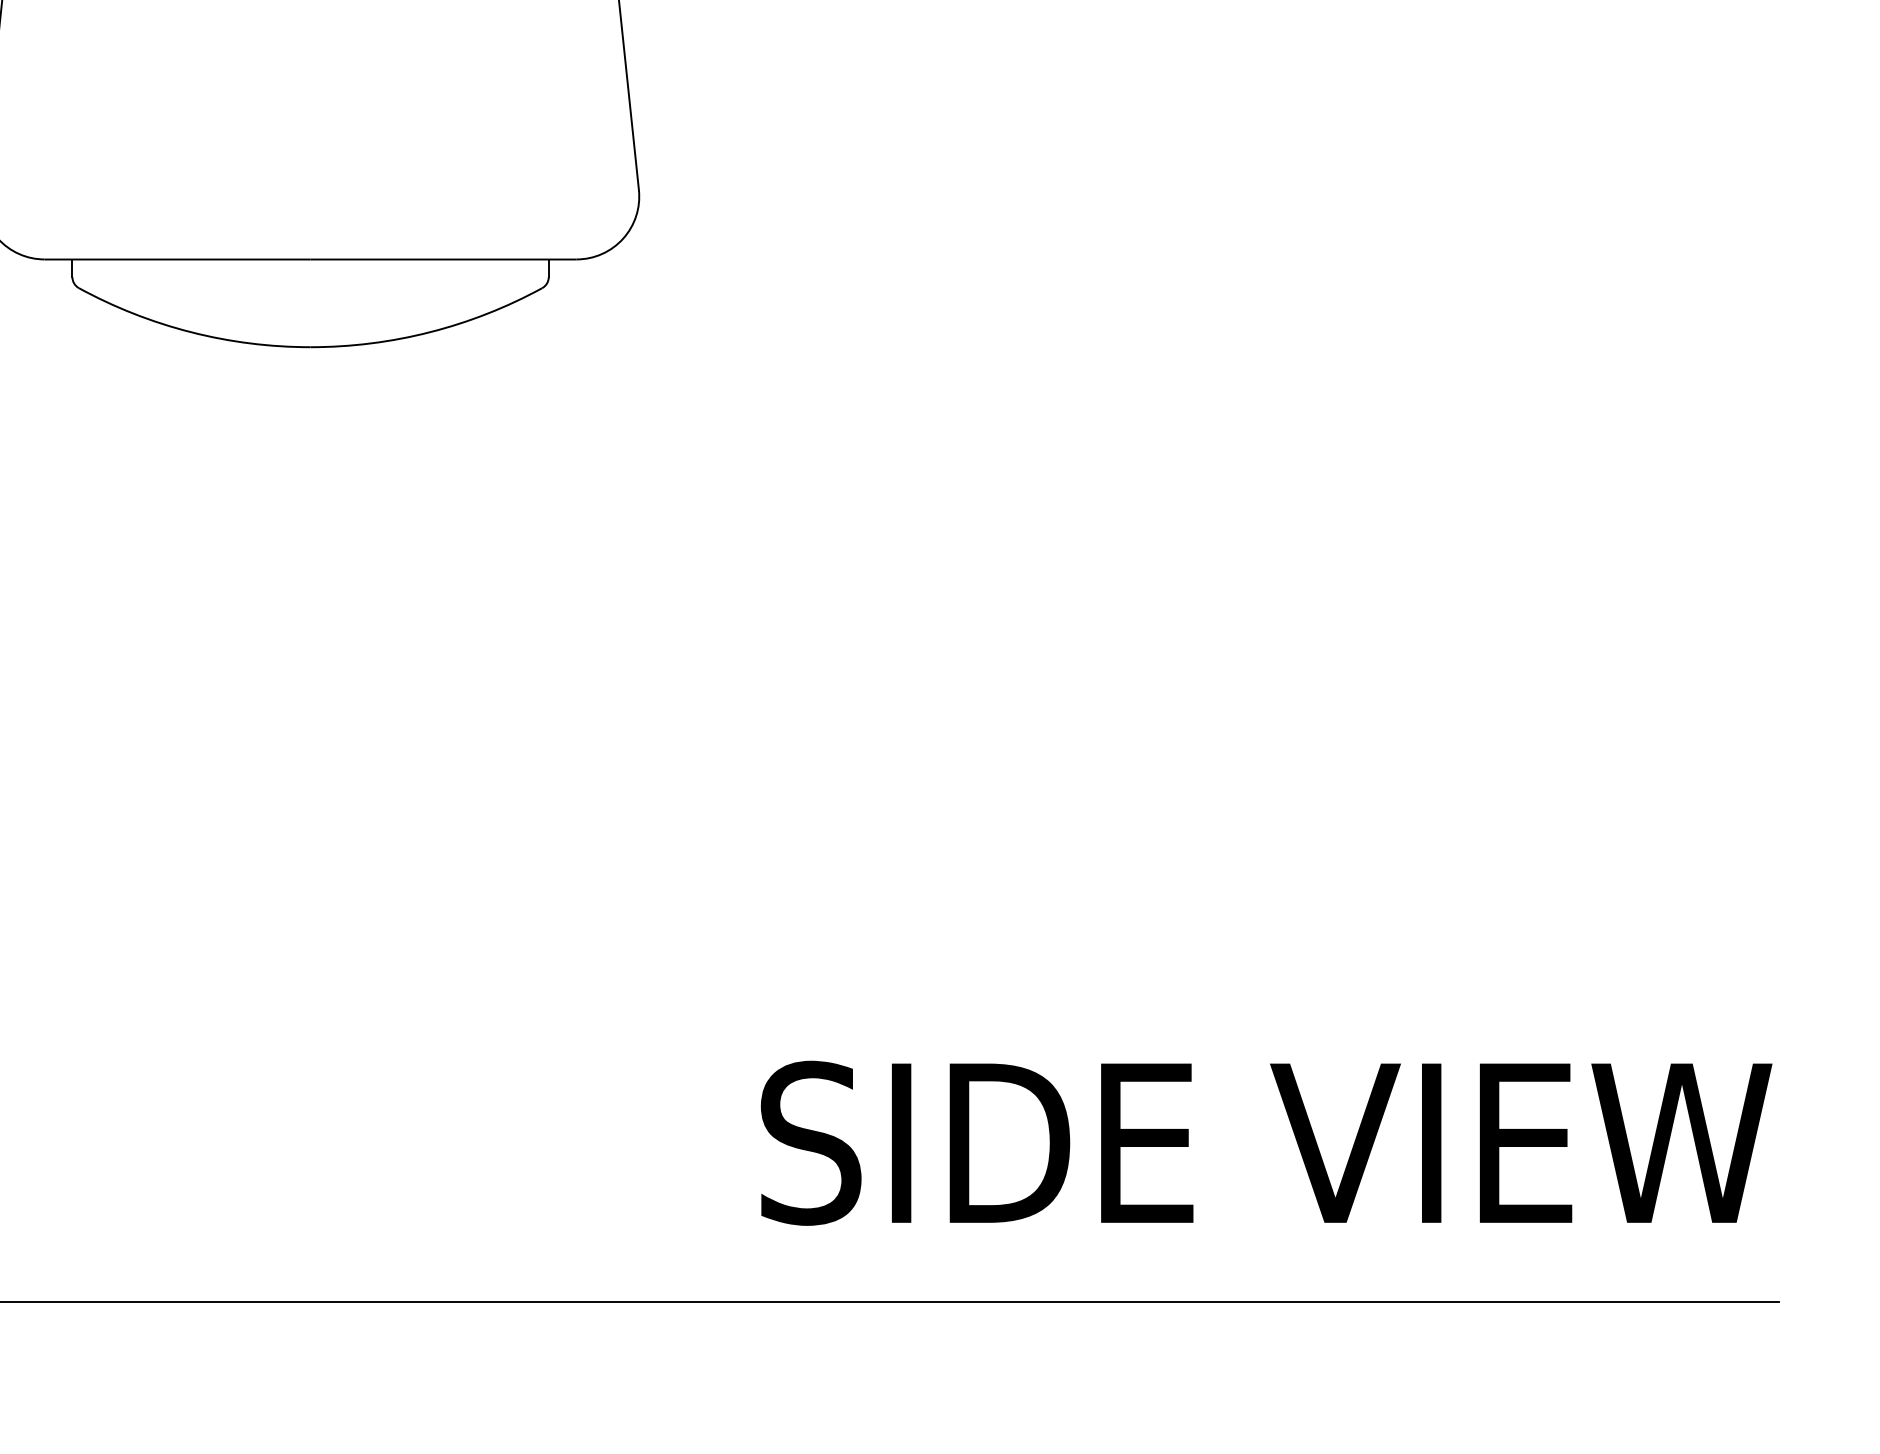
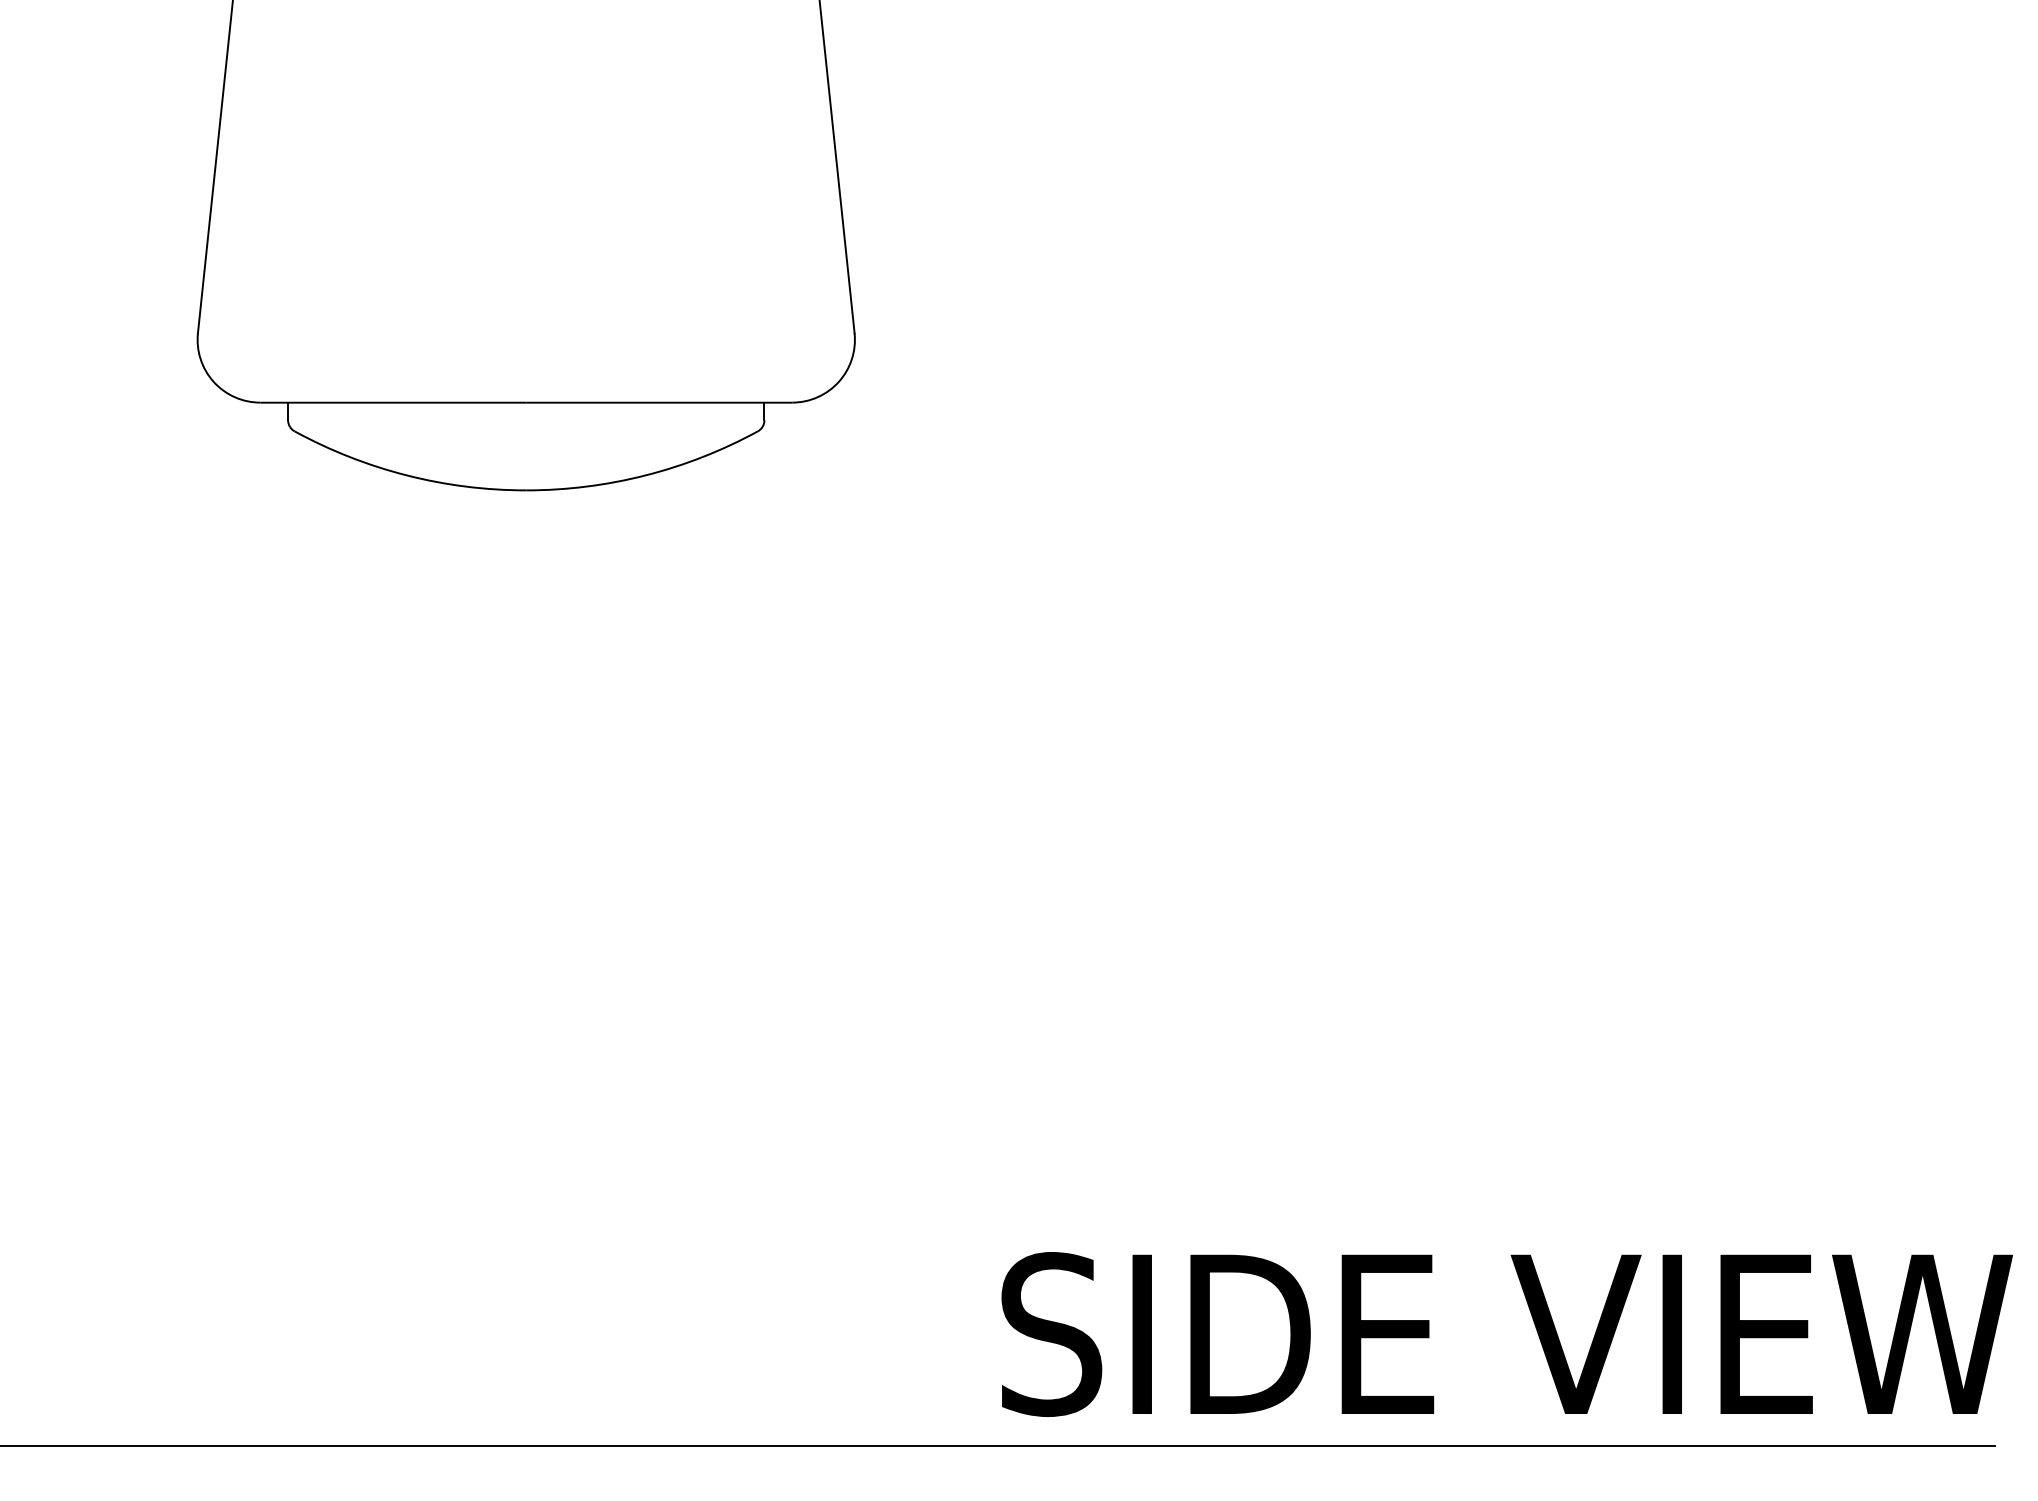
text: (1265, 1143) -> (1506, 1334), moved

